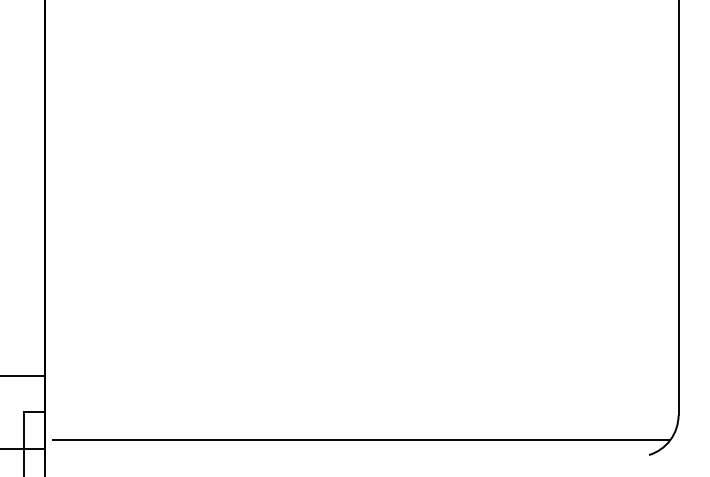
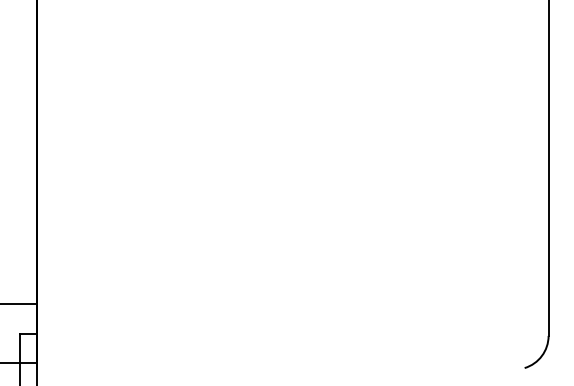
line: (360, 439) -> (291, 355), removed

